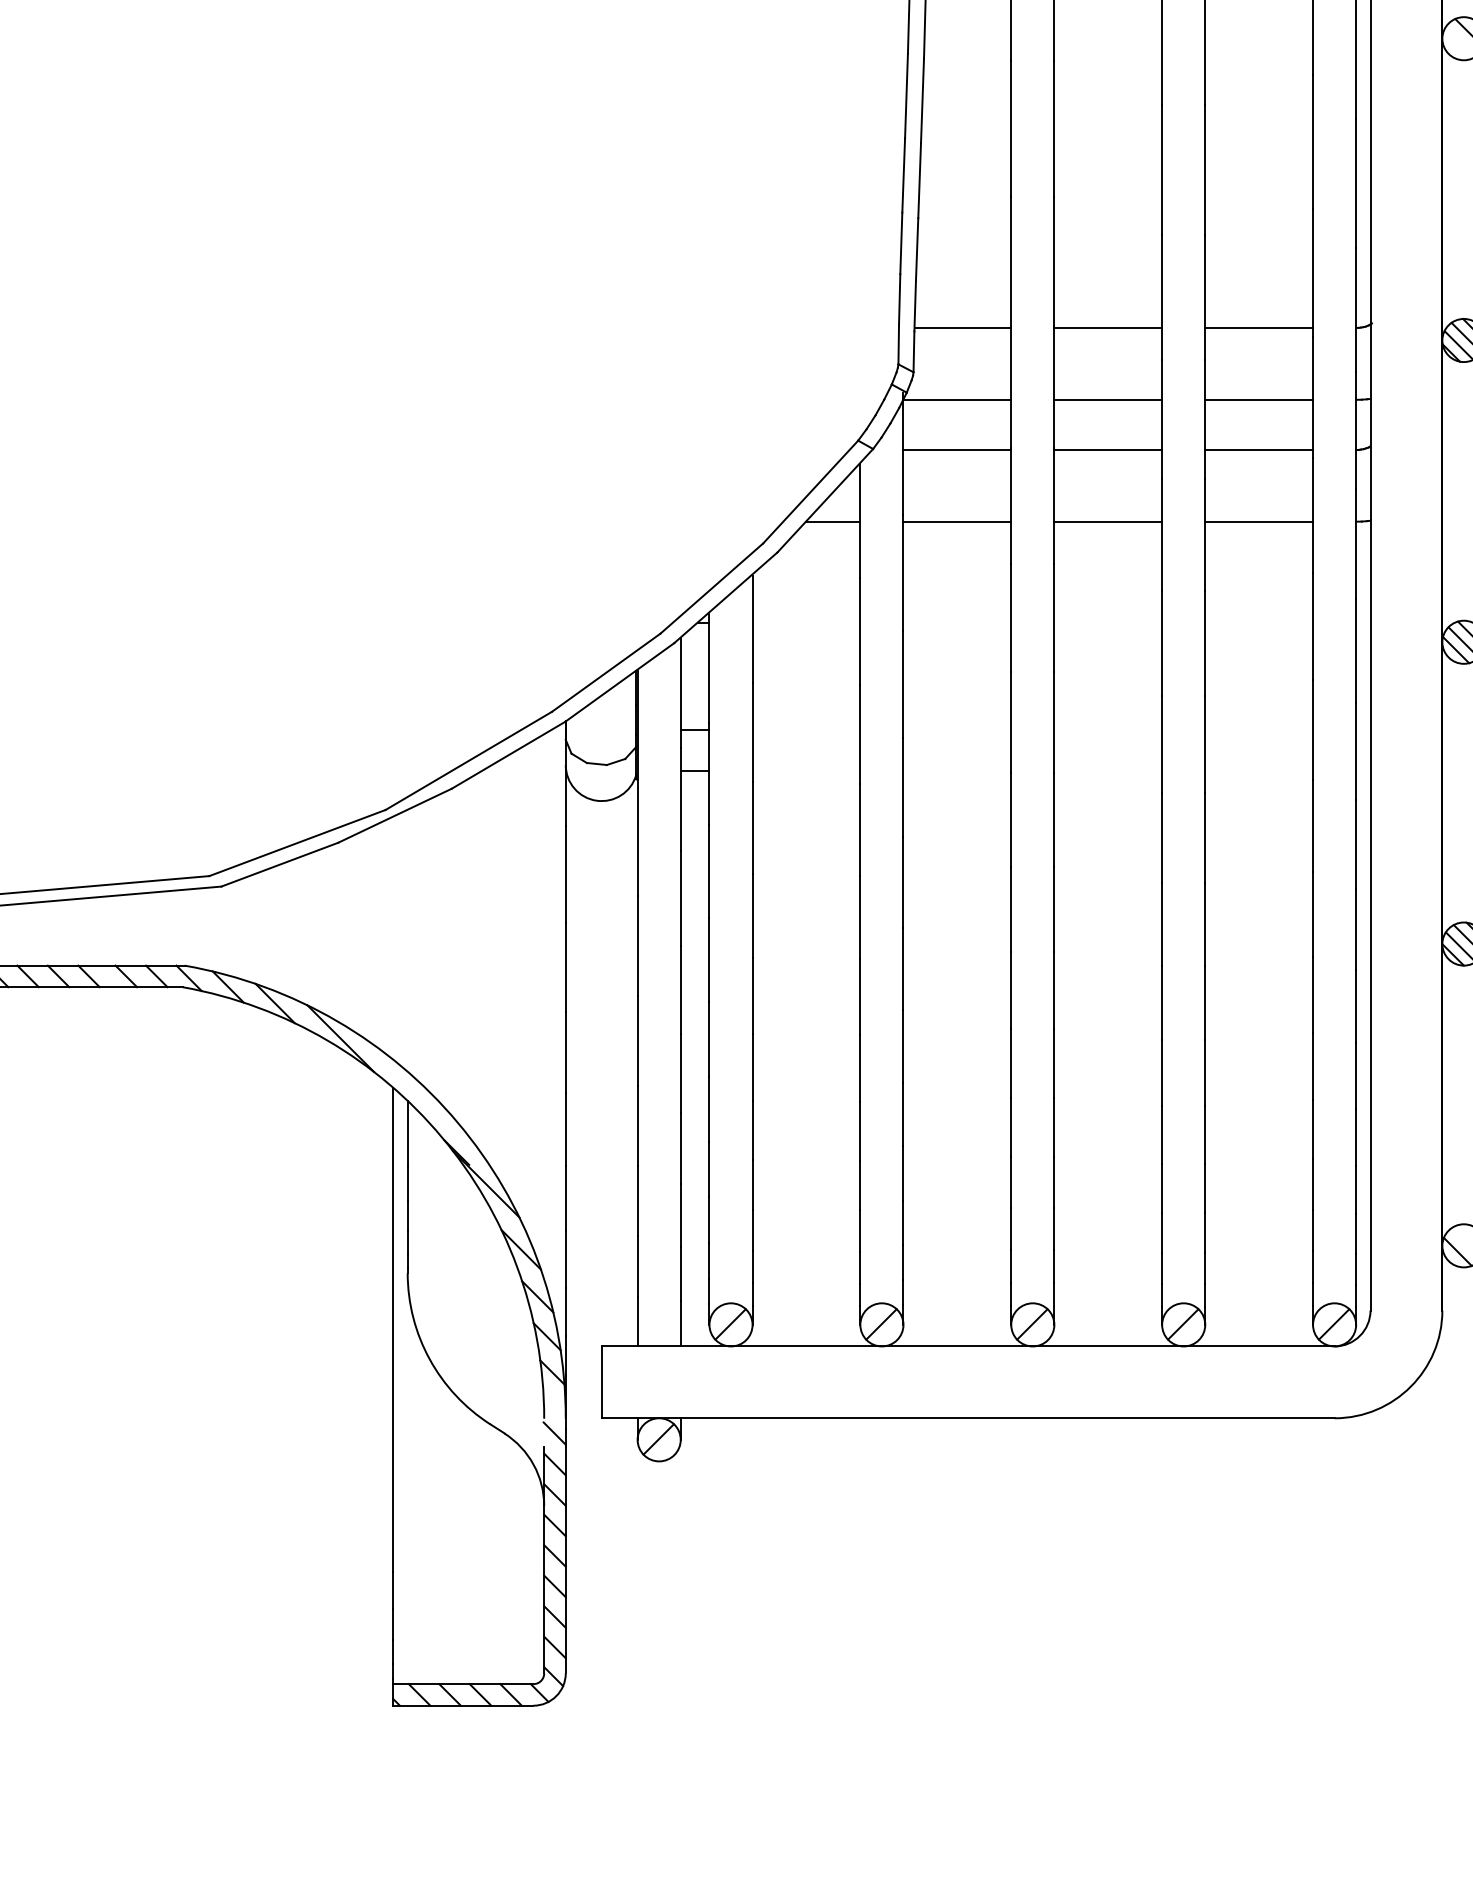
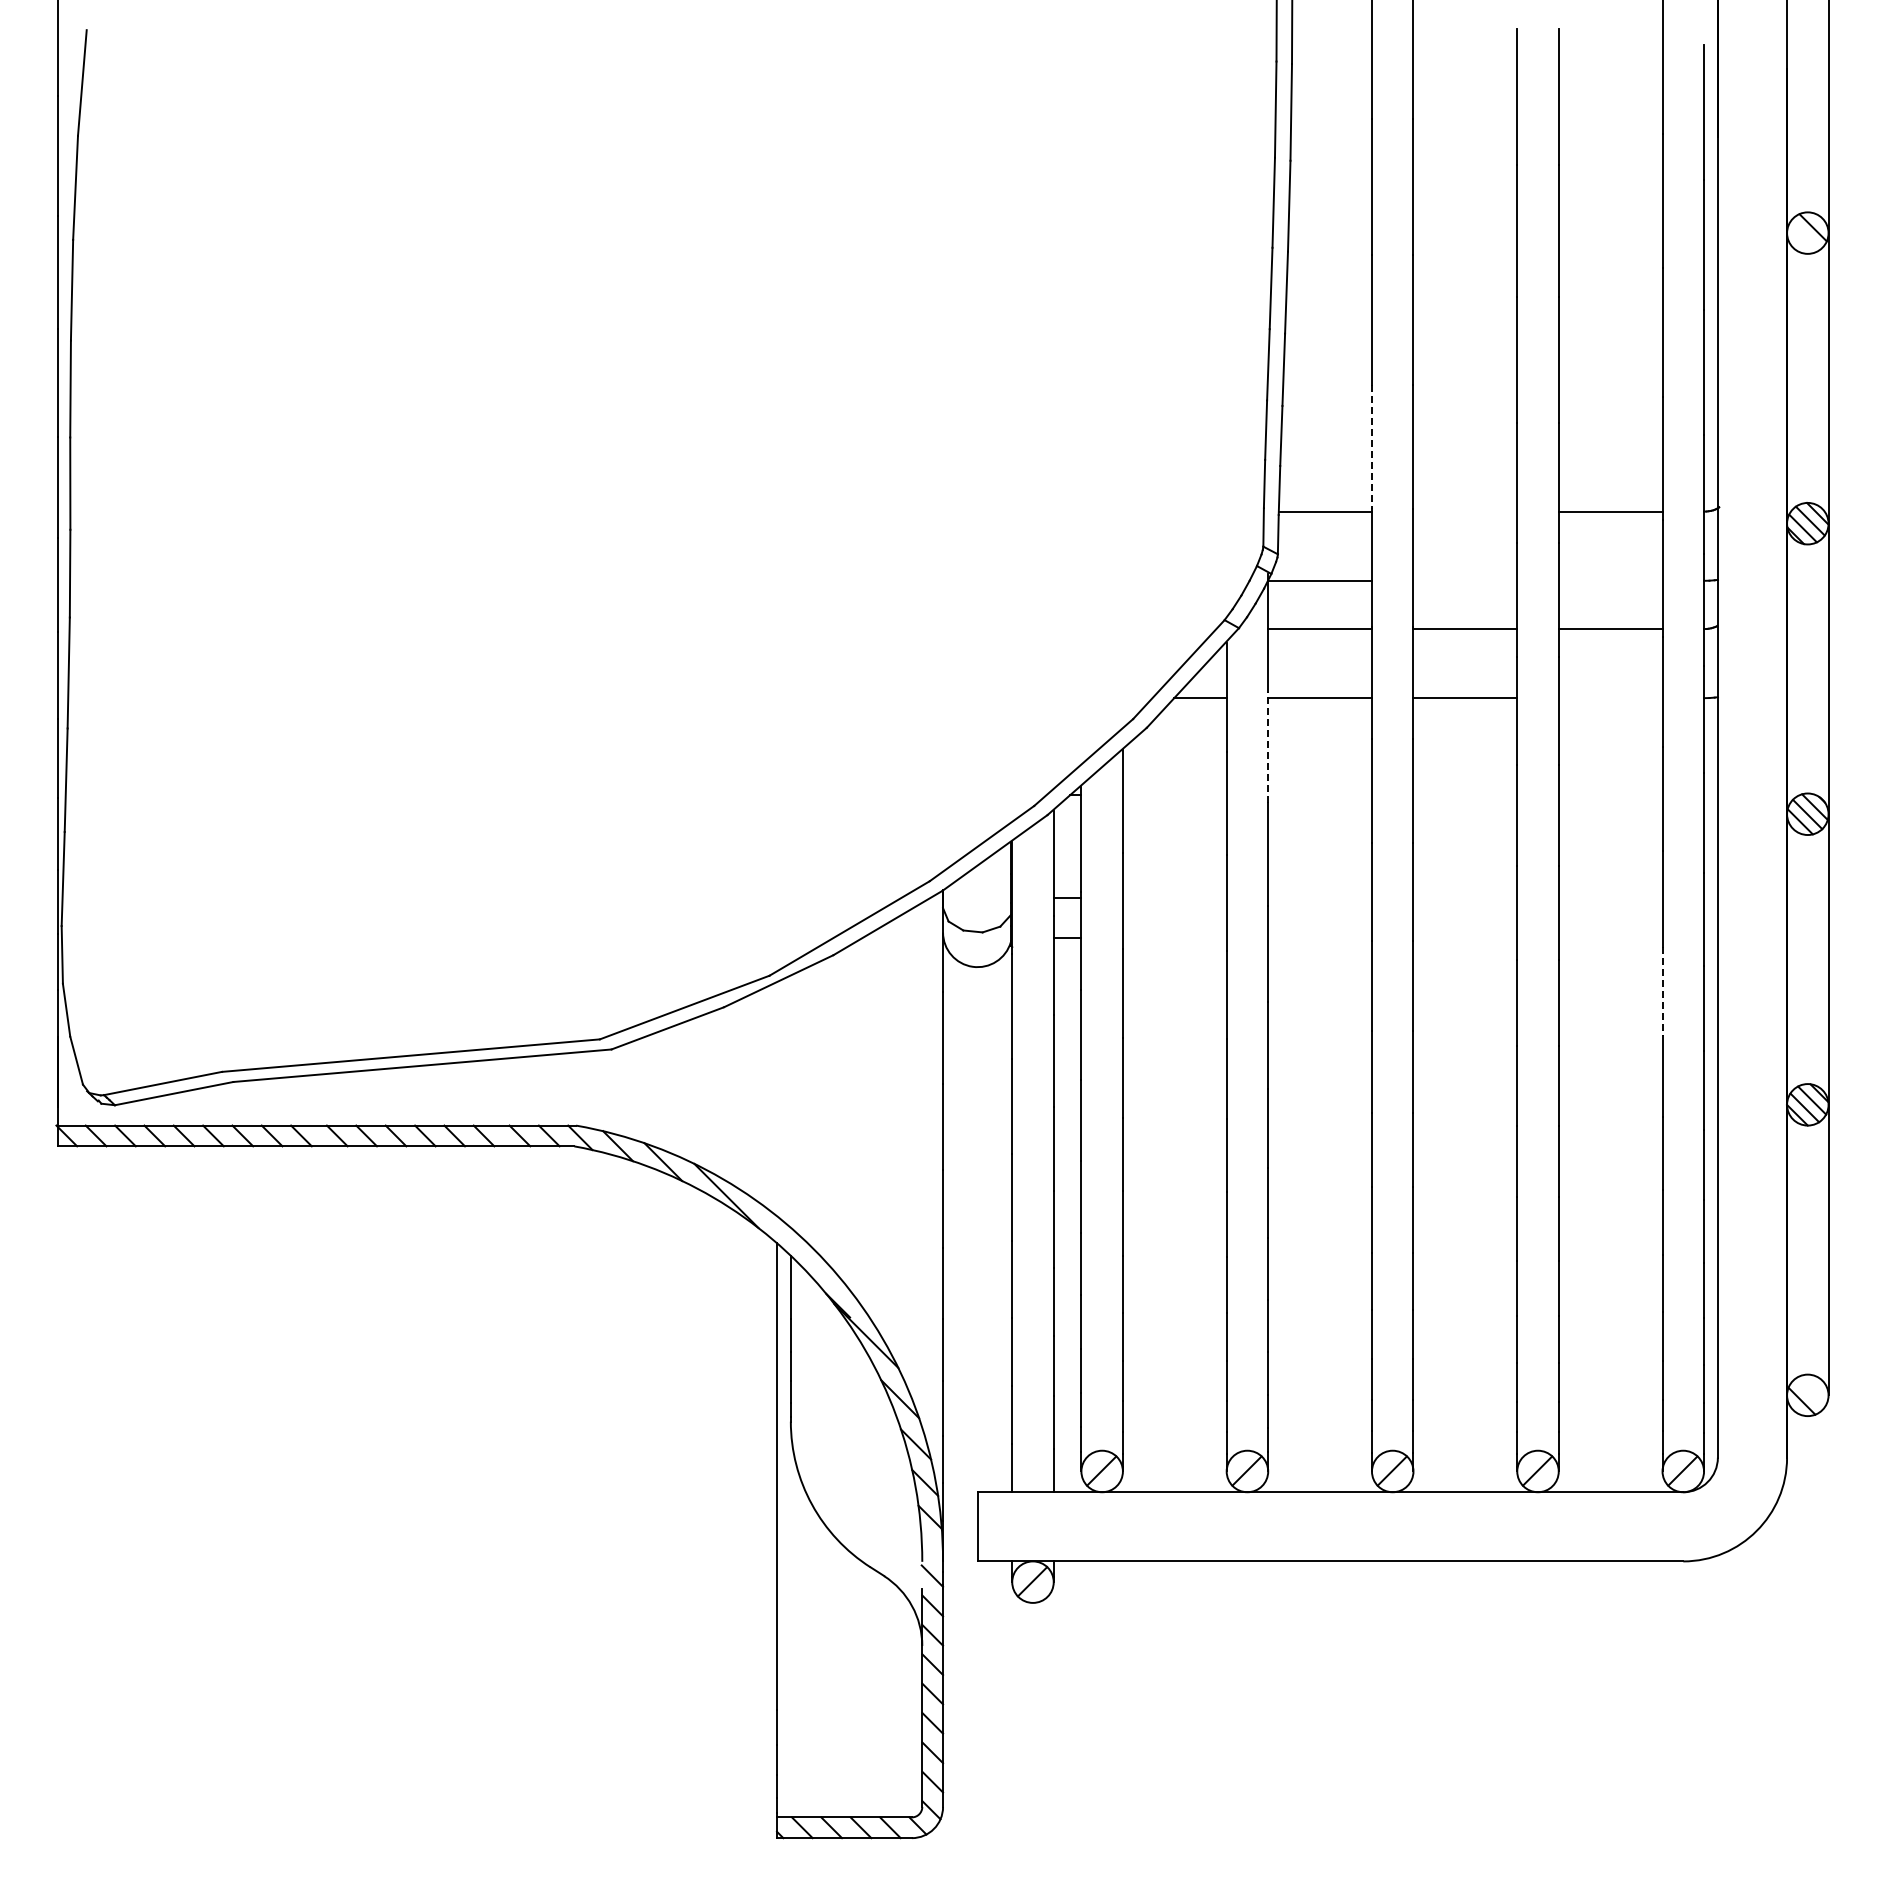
line: (1010, 261) -> (1371, 447), solid -> dashed
line: (1108, 327) -> (1465, 511), removed
line: (1108, 399) -> (1465, 580), removed
line: (1258, 399) -> (1610, 580), removed
line: (1258, 522) -> (1610, 698), removed
line: (903, 572) -> (1268, 747), solid -> dashed
line: (1312, 826) -> (1662, 991), solid -> dashed

